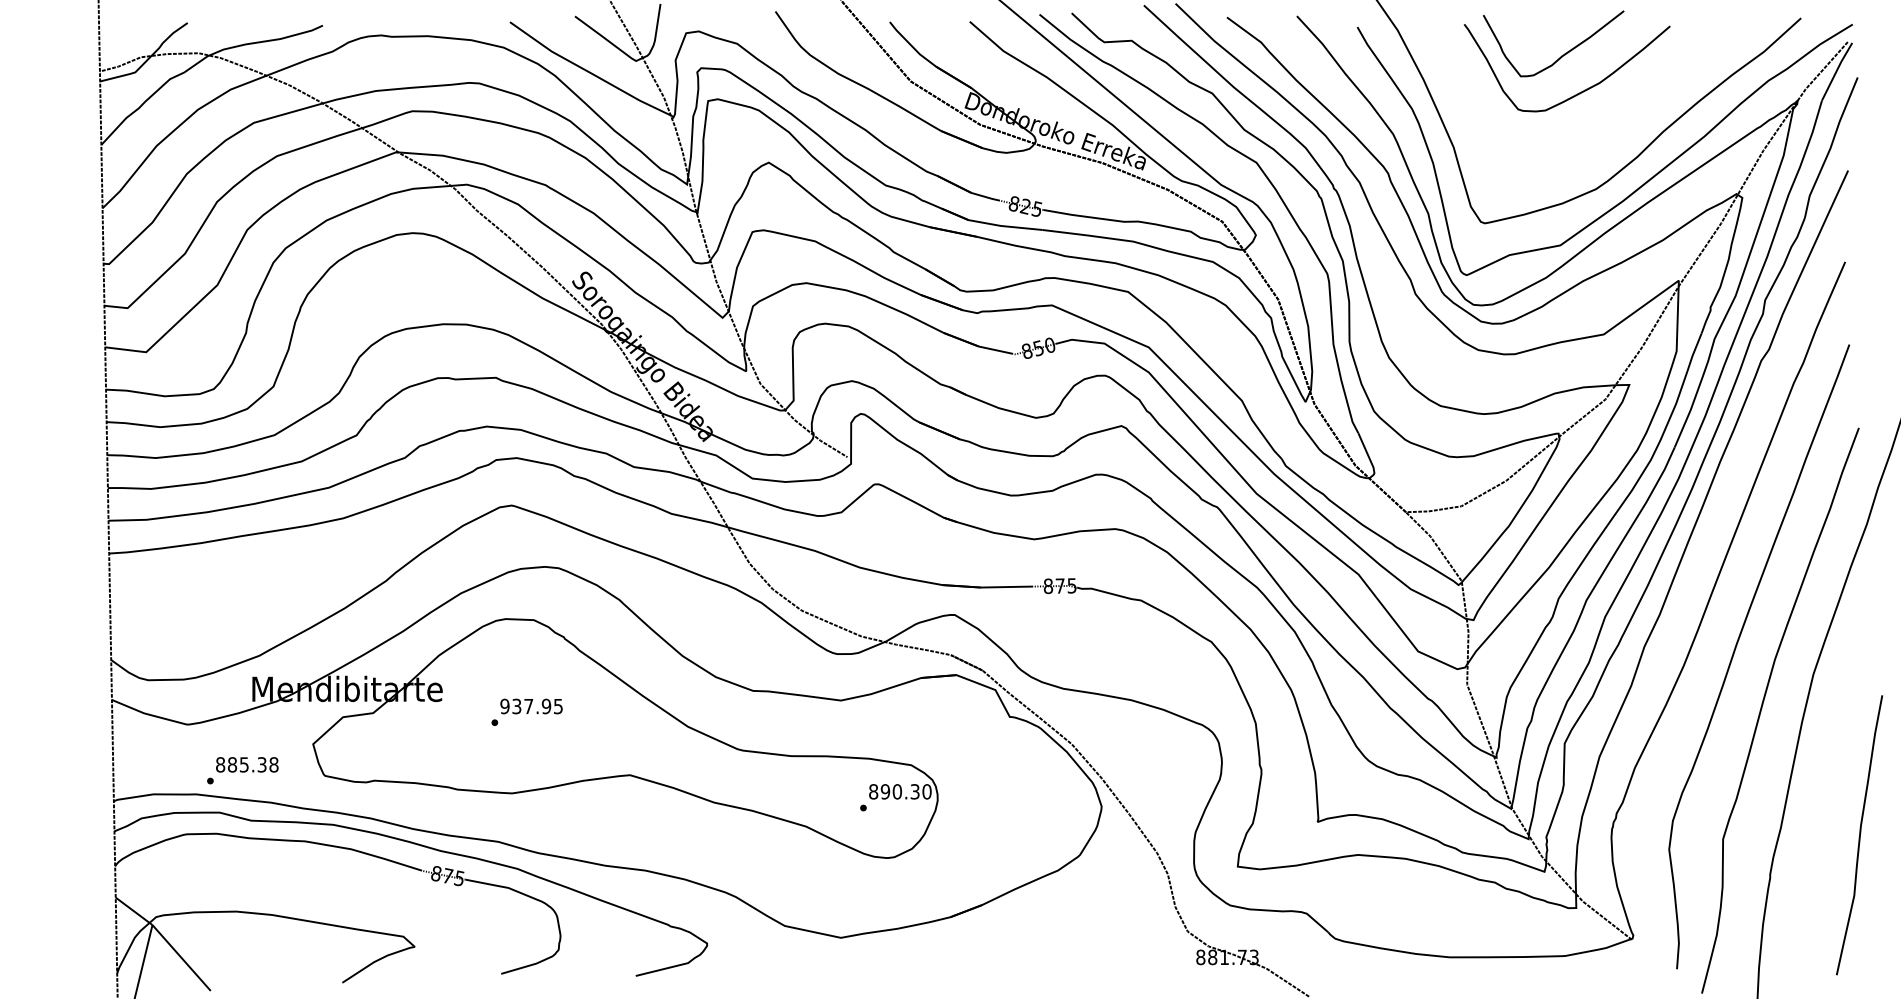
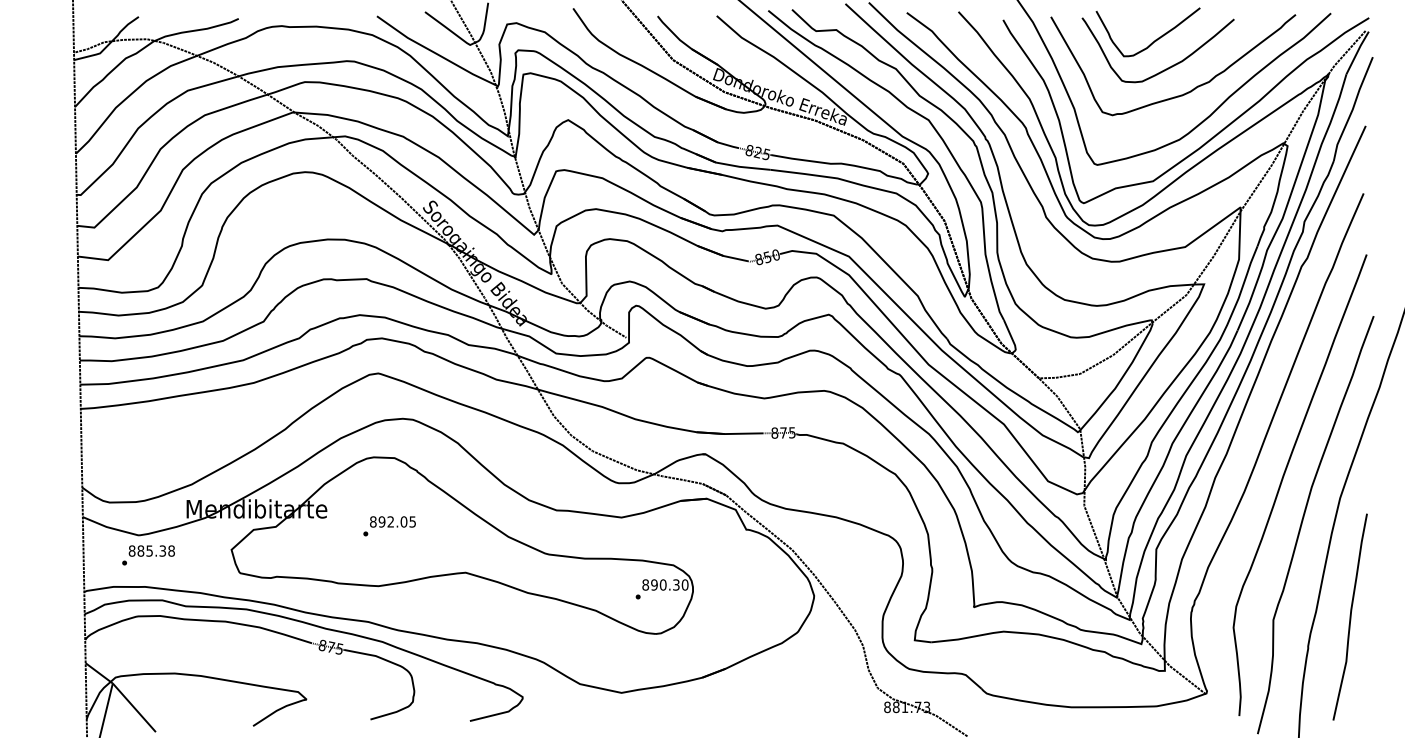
curve: (1601, 126) -> (1183, 93), added
text: (525, 705) -> (388, 521), 937.95 -> 892.05
text: (242, 770) -> (148, 555), moved
curve: (1858, 834) -> (1349, 616), moved

